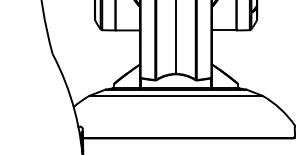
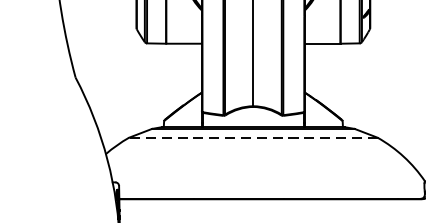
line: (175, 95) -> (252, 137), solid -> dashed

